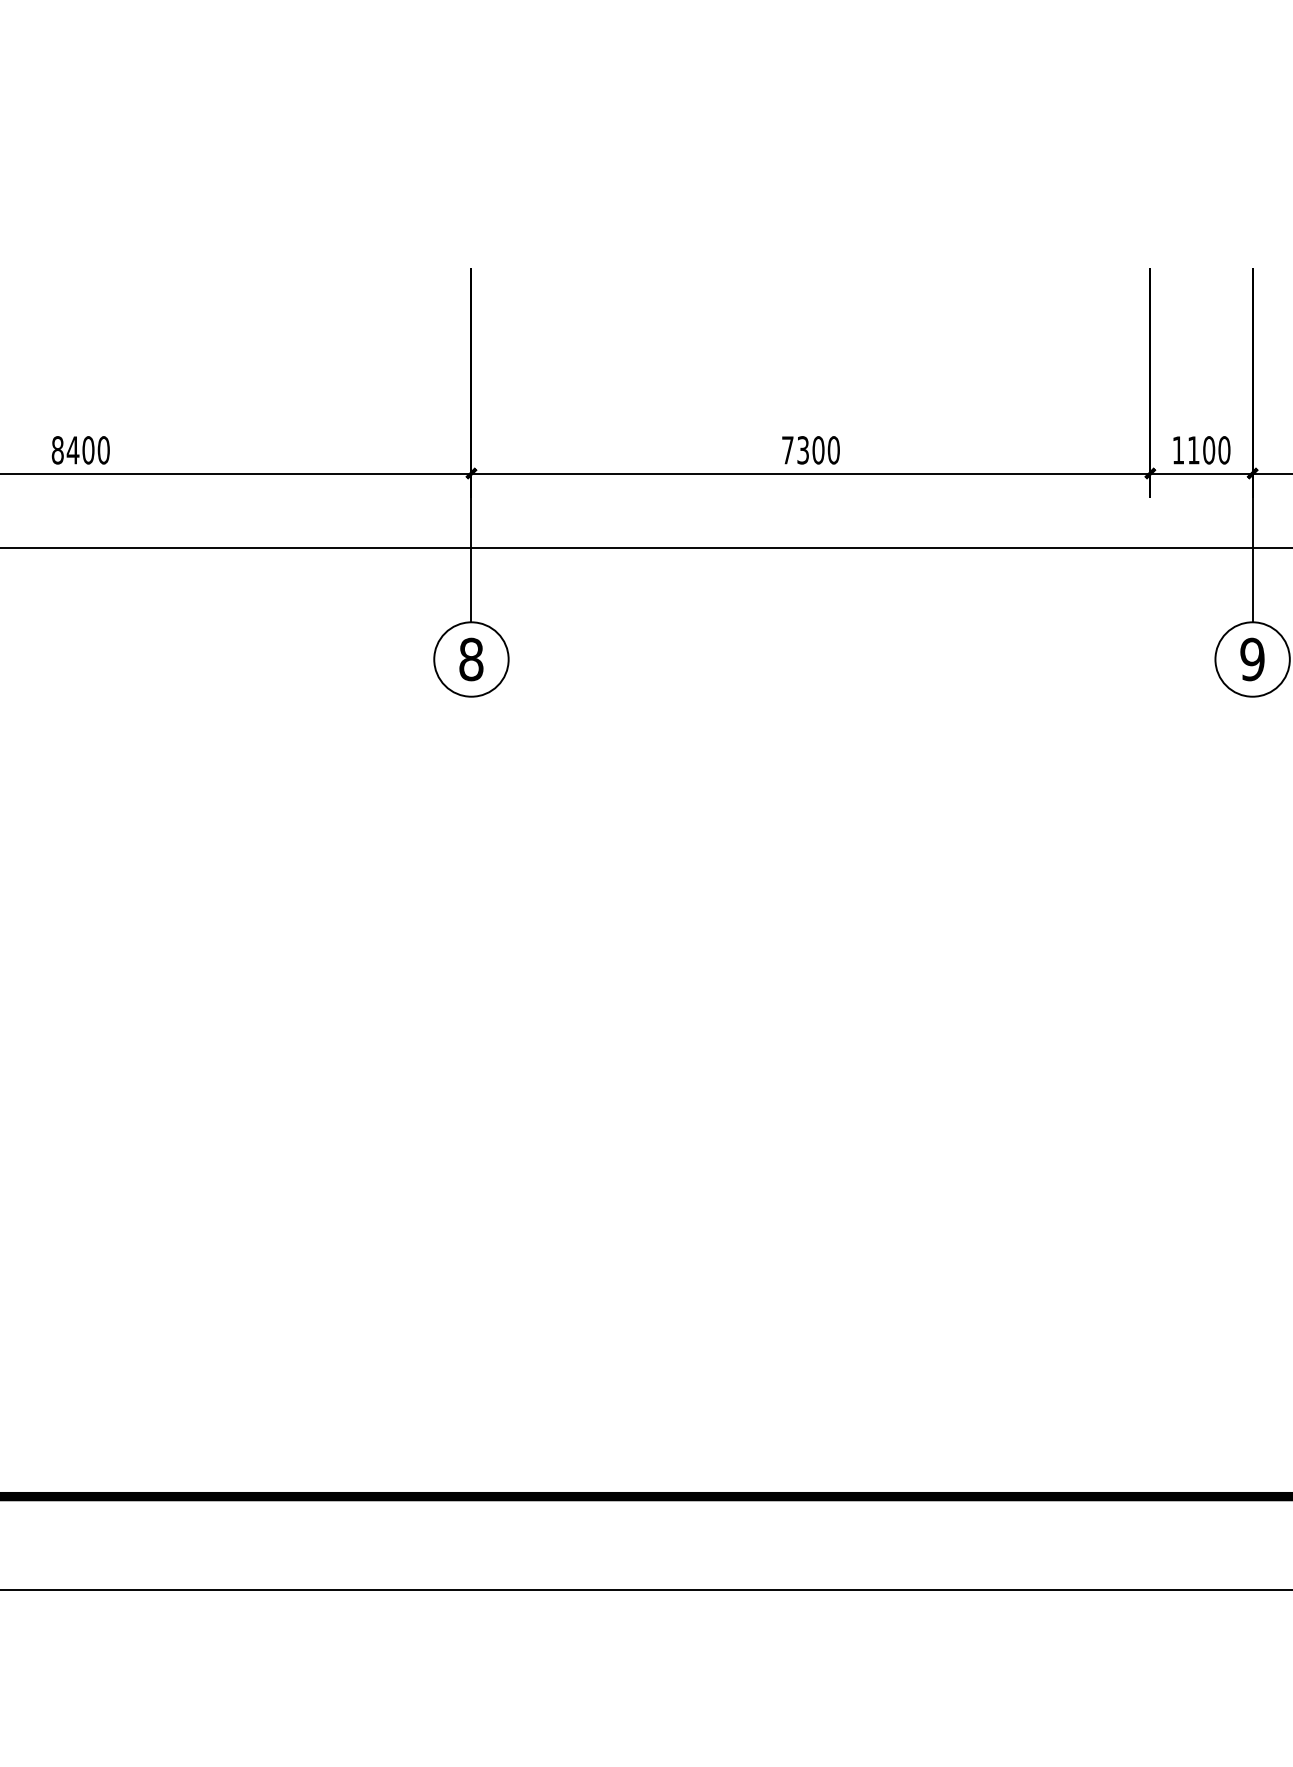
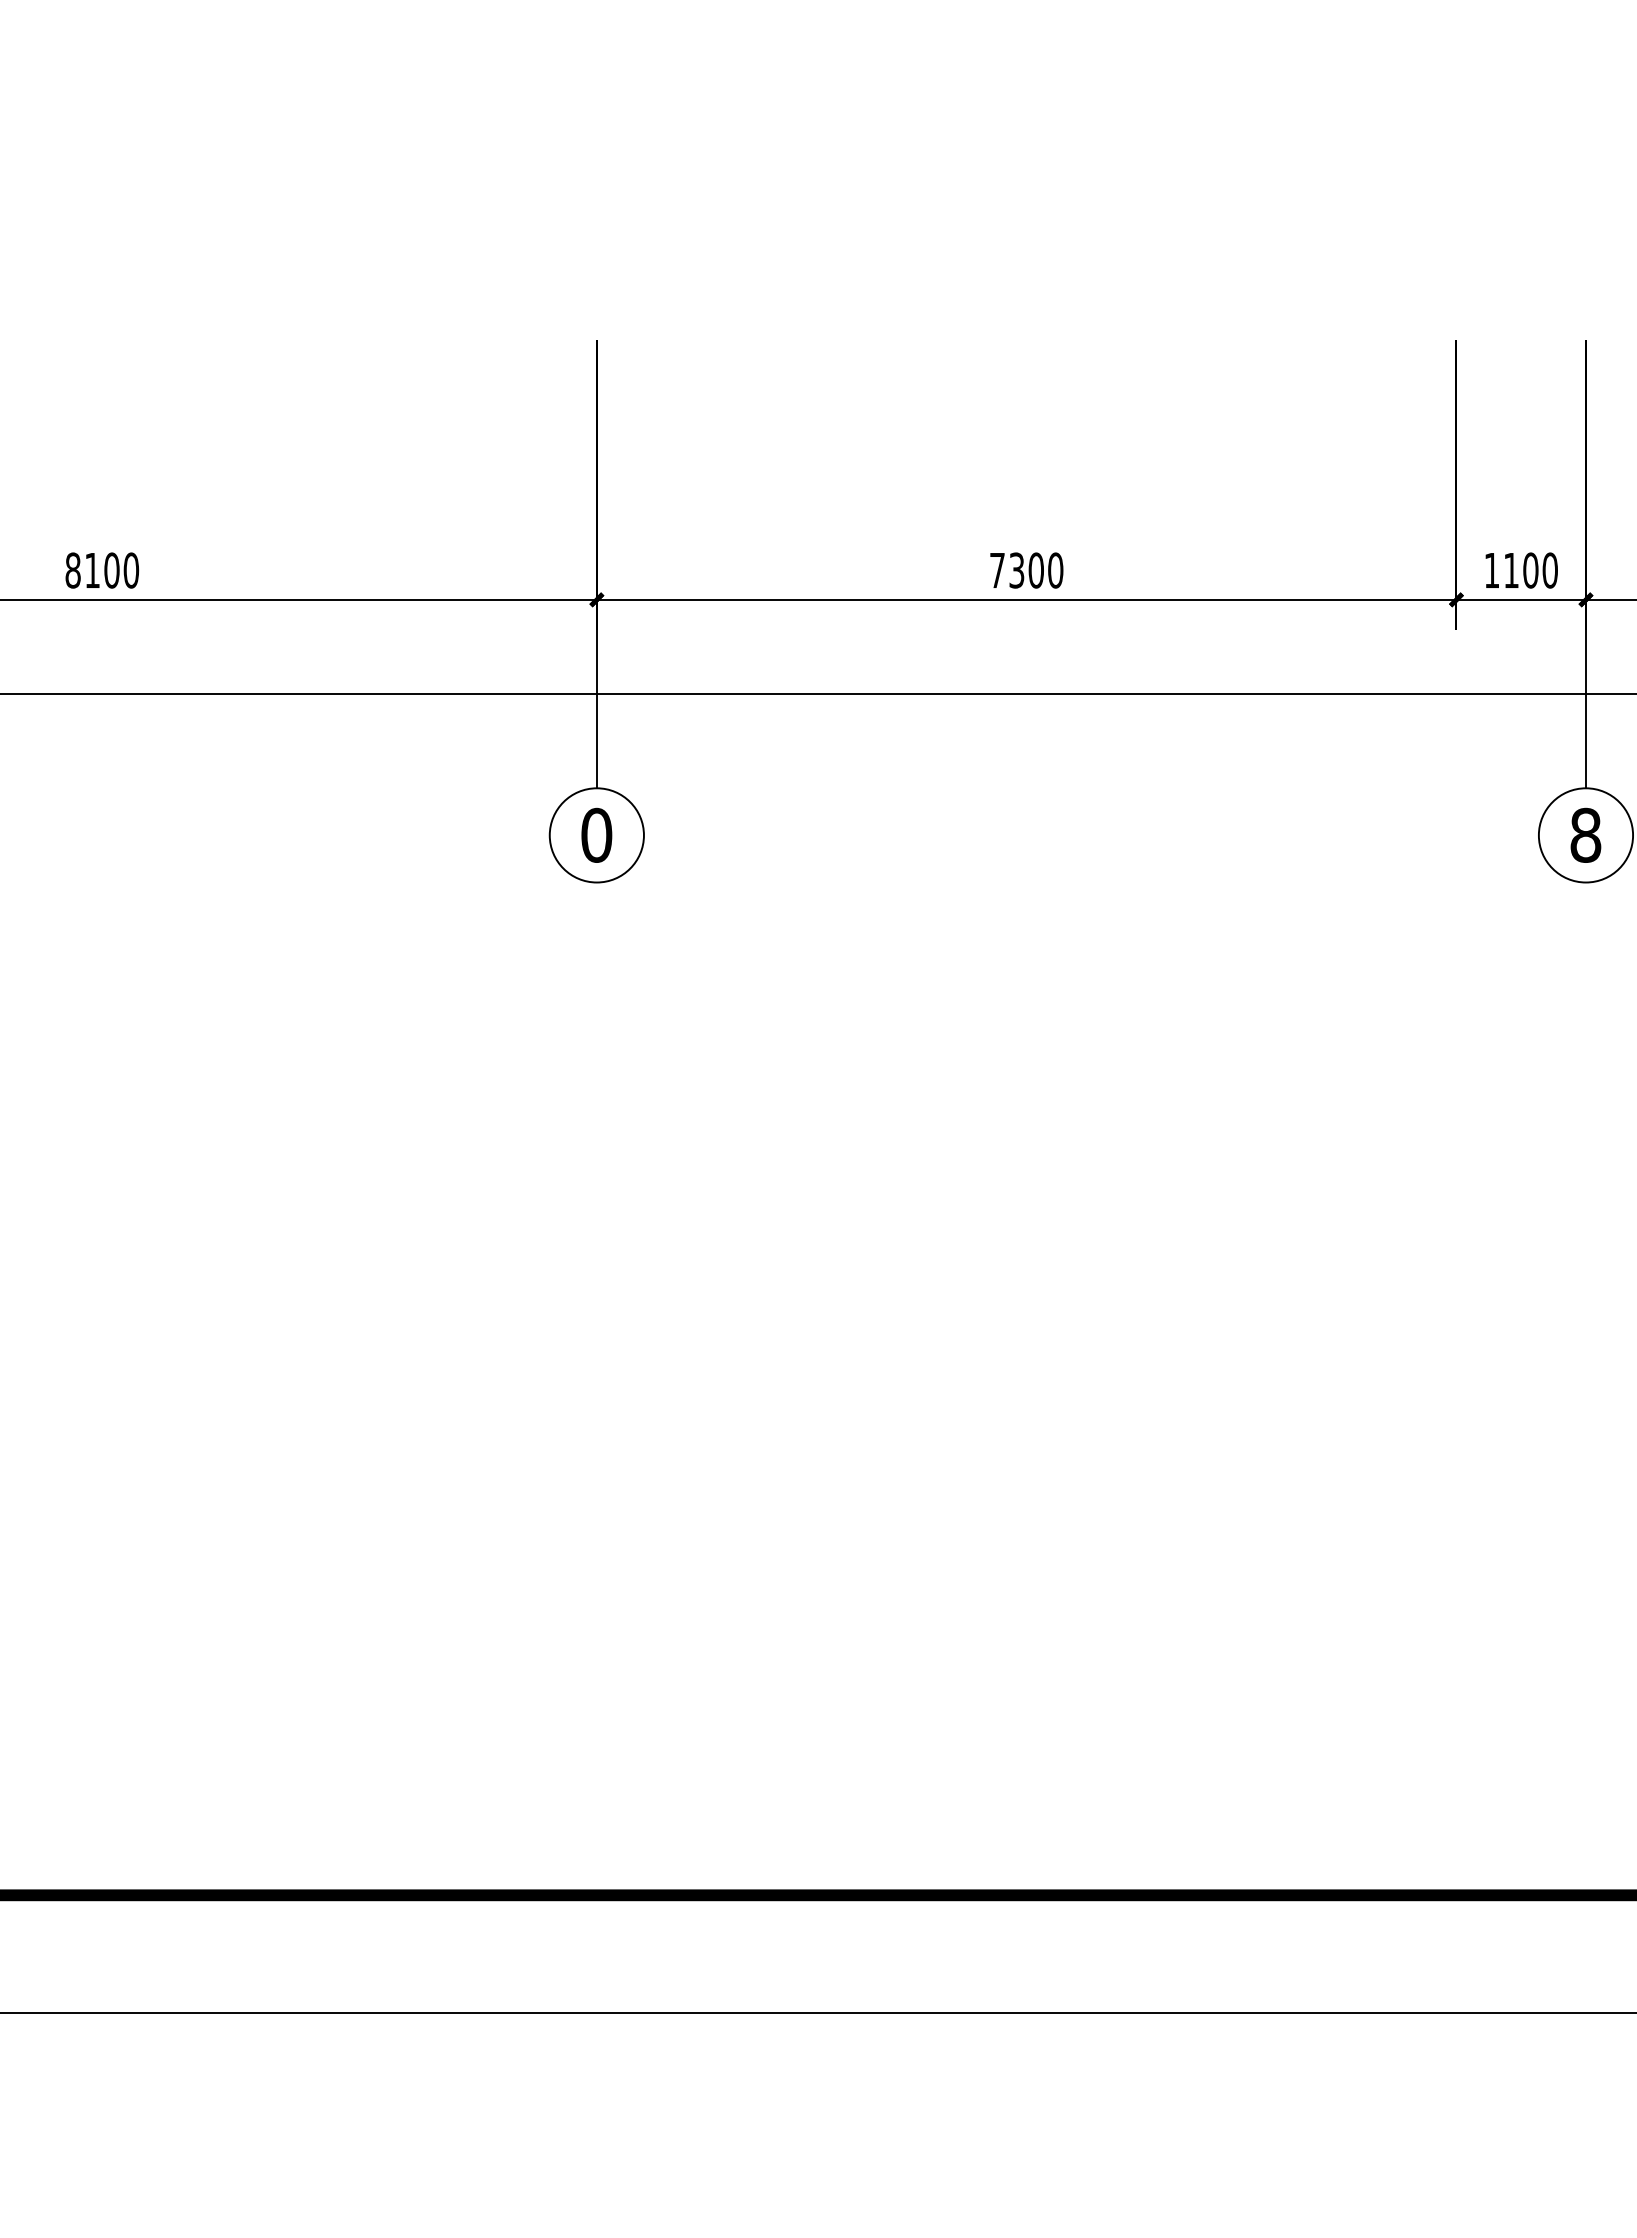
text: (73, 450) -> (92, 570), 8400 -> 8100
text: (471, 659) -> (596, 835), 8 -> 0
text: (1252, 659) -> (1585, 835), 9 -> 8

